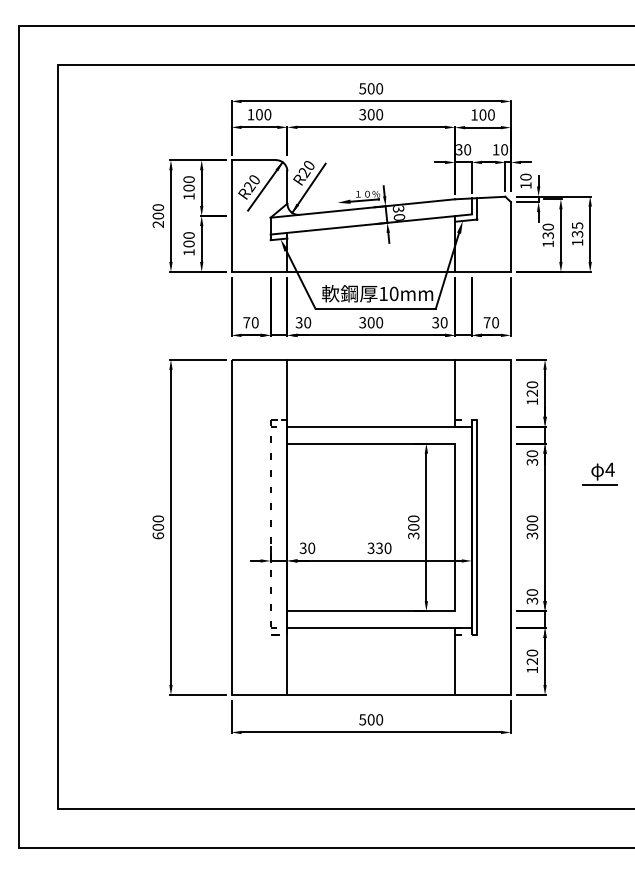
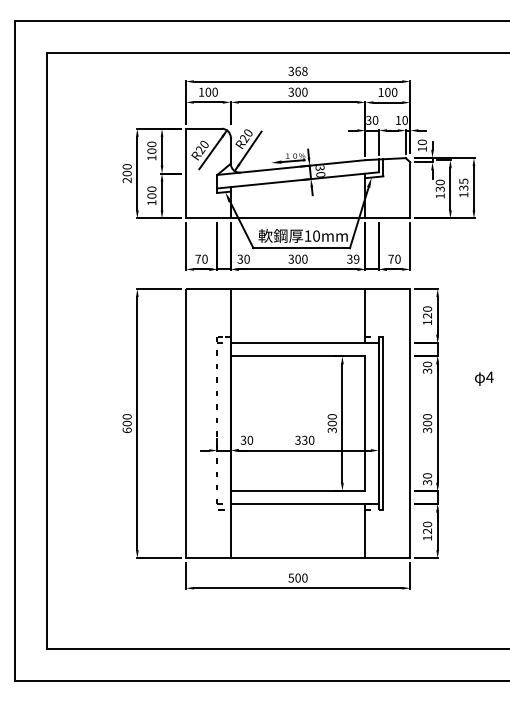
text: (371, 88) -> (298, 71), 500 -> 368
text: (443, 322) -> (356, 259), 30 -> 39
line: (599, 484) -> (481, 389), removed

